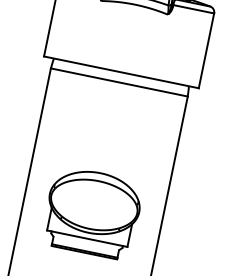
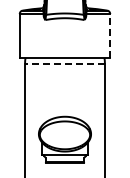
line: (207, 50) -> (110, 35), solid -> dashed
line: (118, 81) -> (64, 63), solid -> dashed

